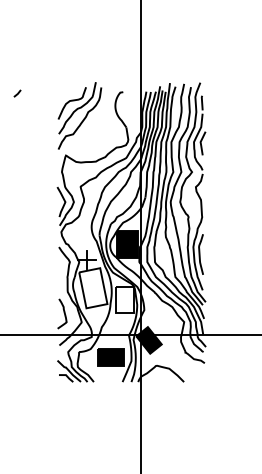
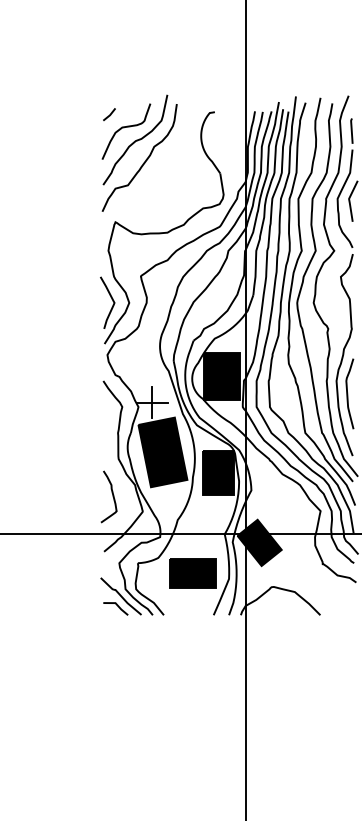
line: (17, 93) -> (109, 114), moved
fill: (93, 288) -> (163, 452), added
fill: (125, 299) -> (218, 471), added

